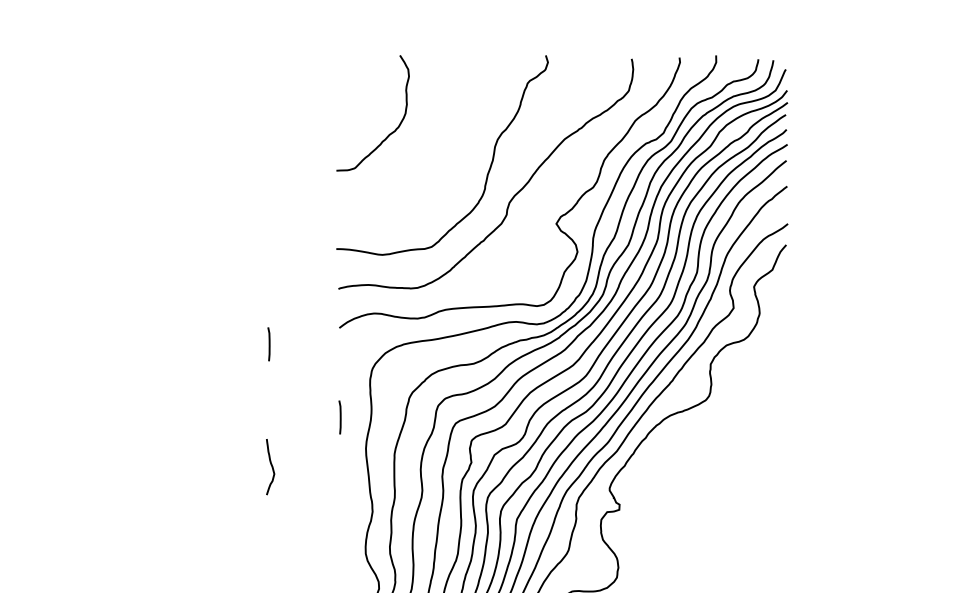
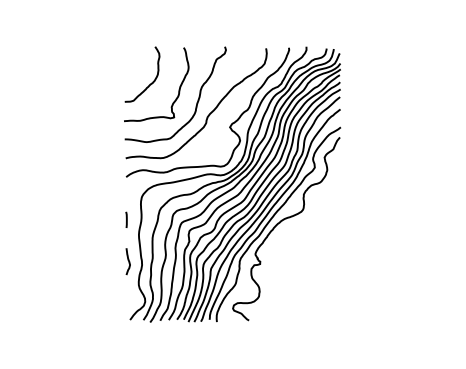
curve: (448, 144) -> (178, 89), added
line: (268, 343) -> (92, 184), removed
curve: (268, 464) -> (127, 260), moved

